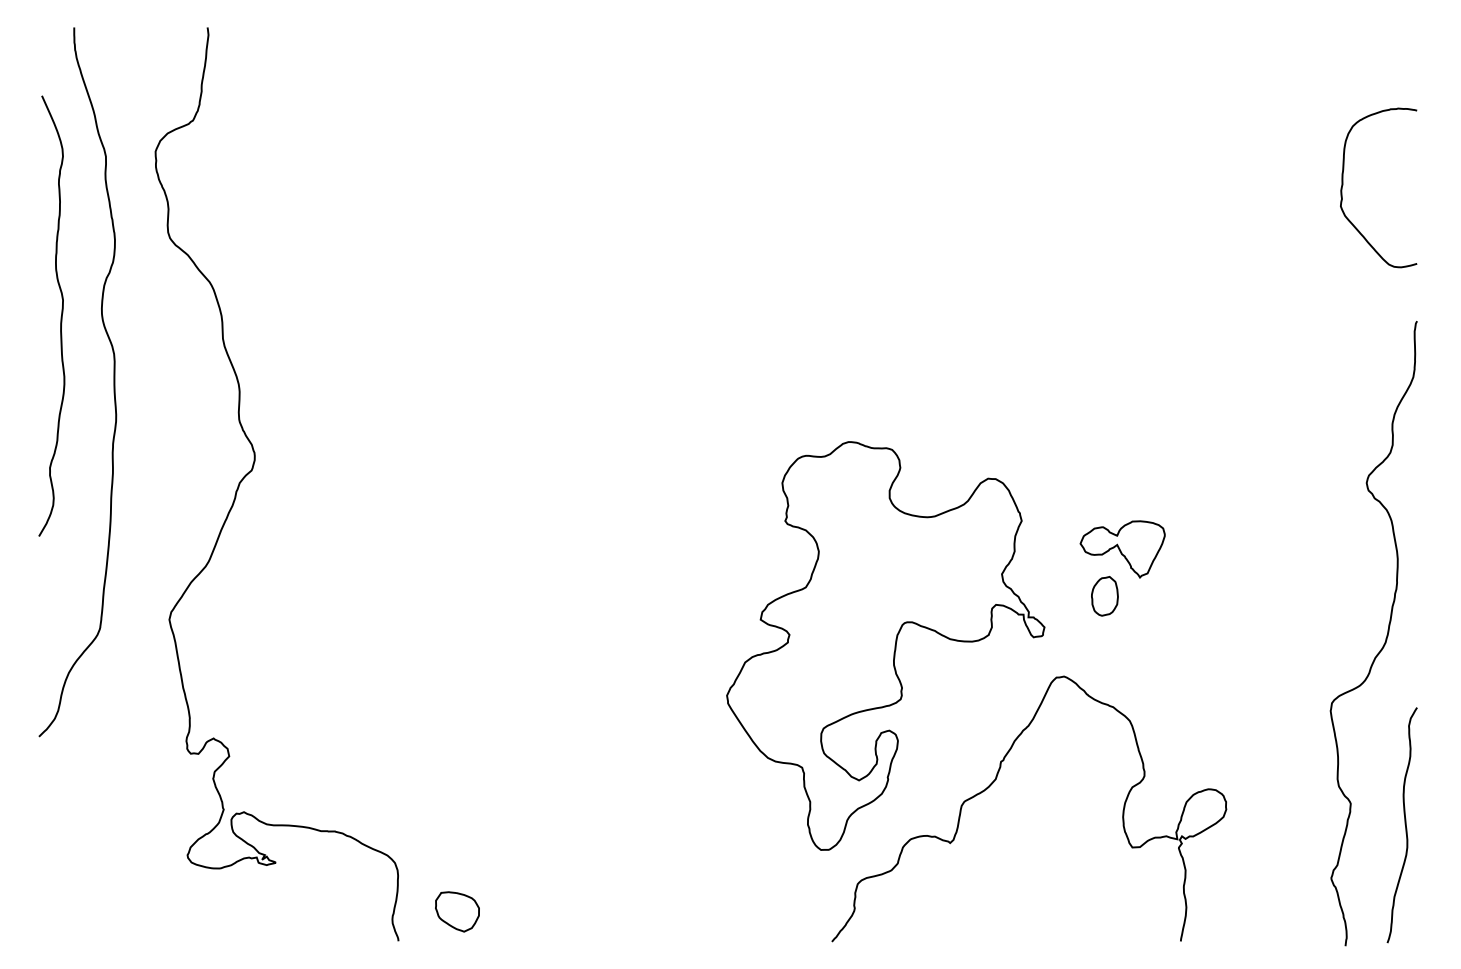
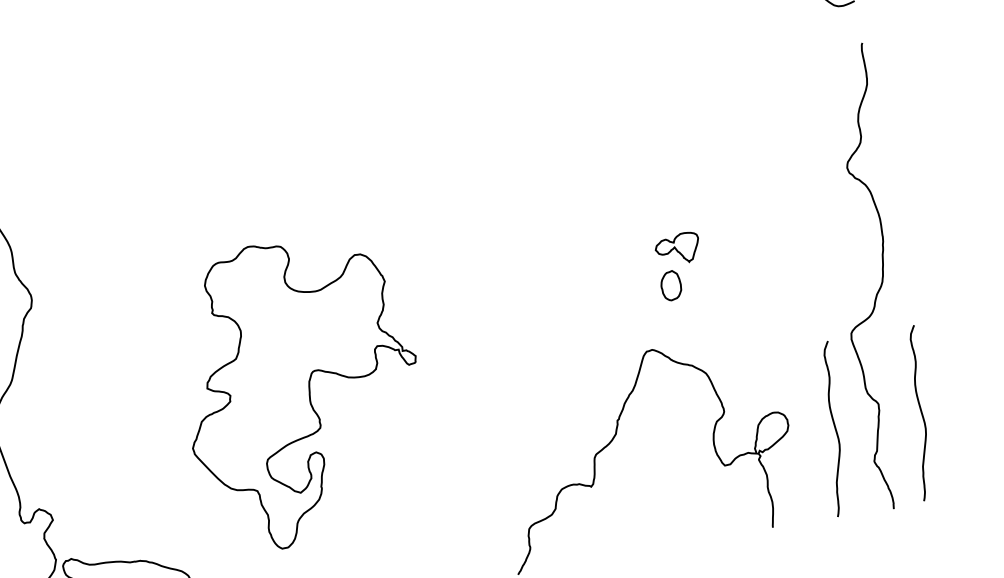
part: (1122, 549) -> (677, 249), size x0.7
part: (885, 645) -> (302, 390), moved
curve: (1286, 824) -> (834, 428), added

